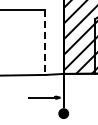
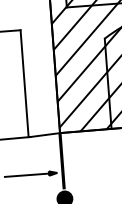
line: (44, 43) -> (24, 85), dashed -> solid

